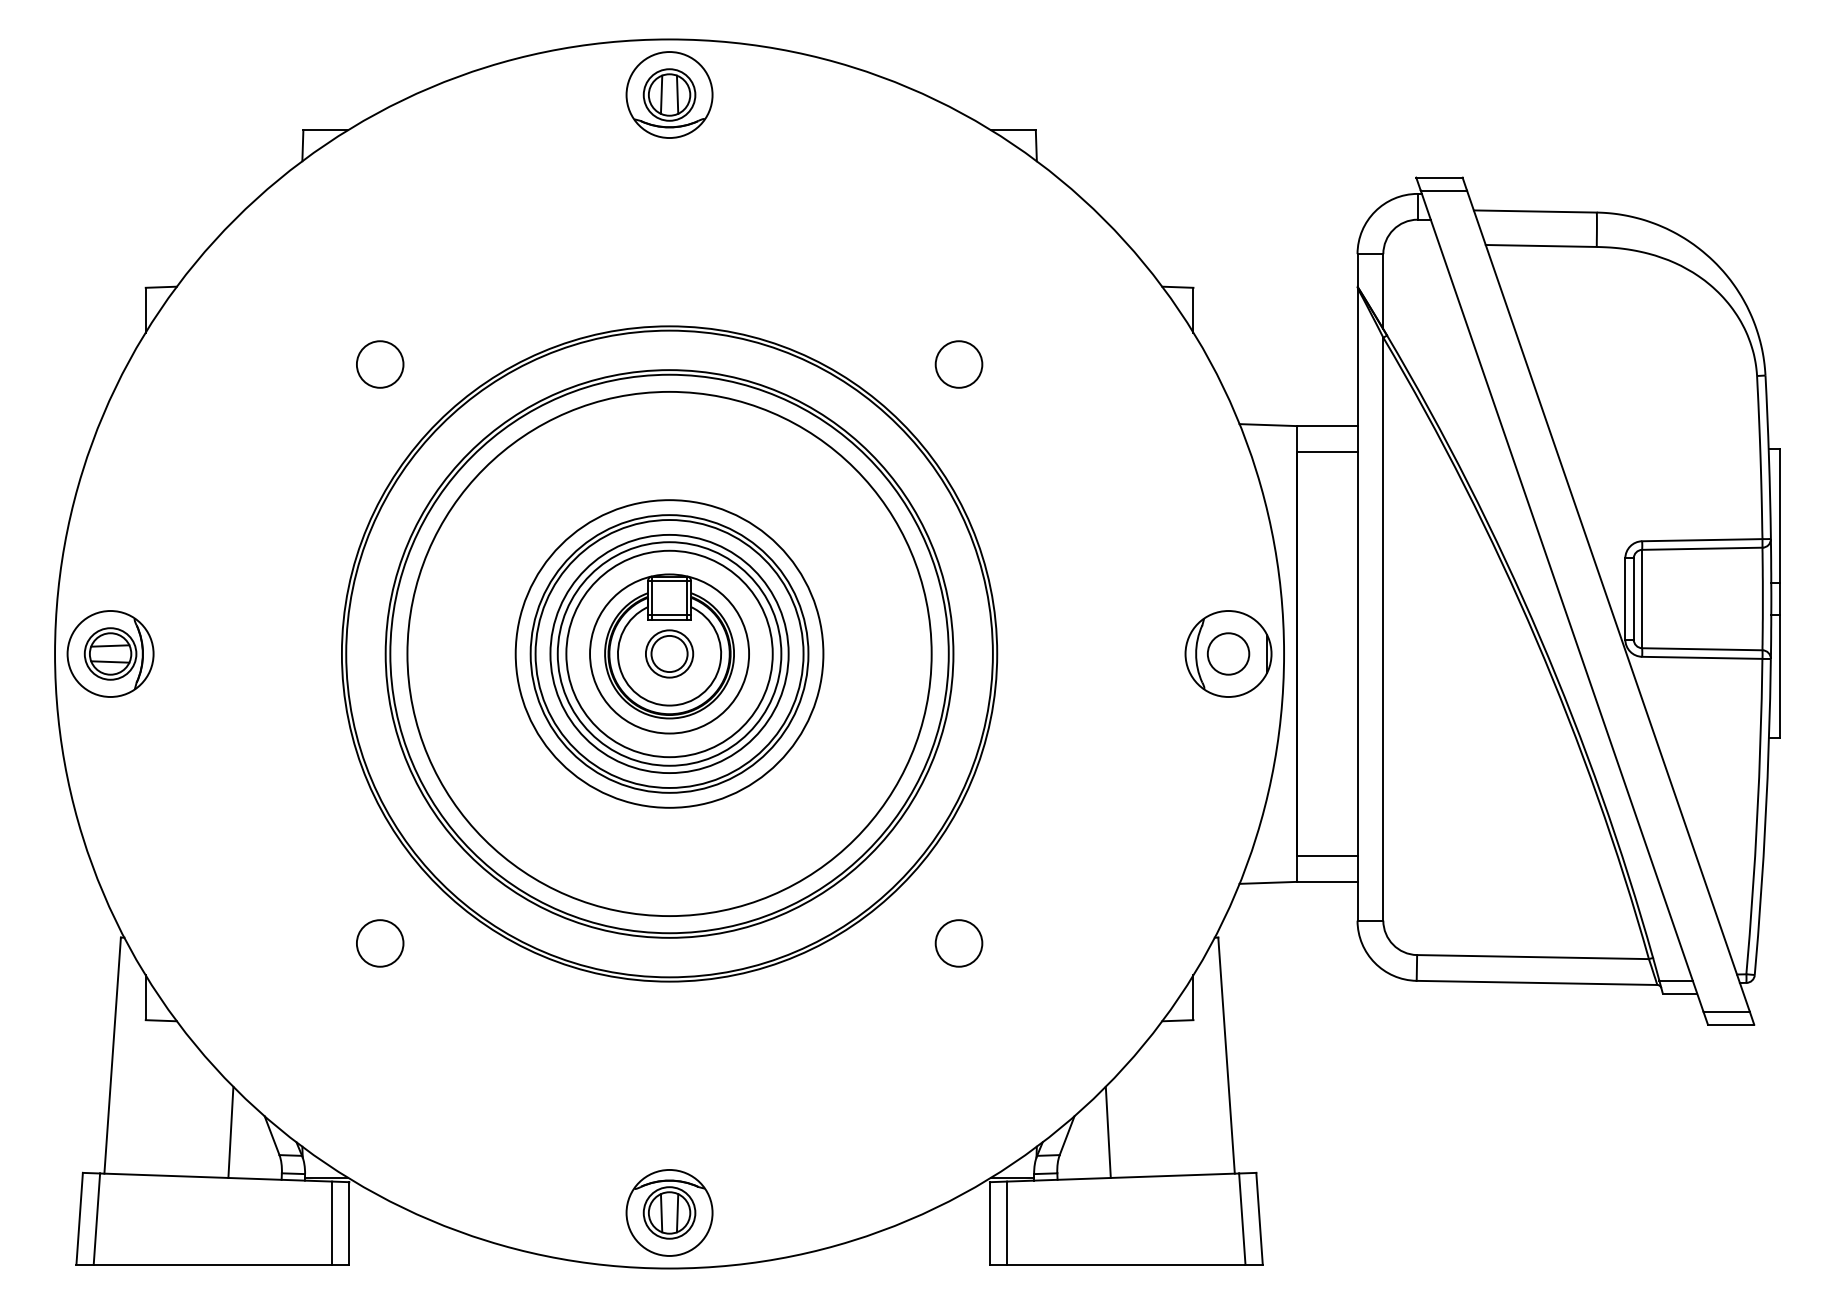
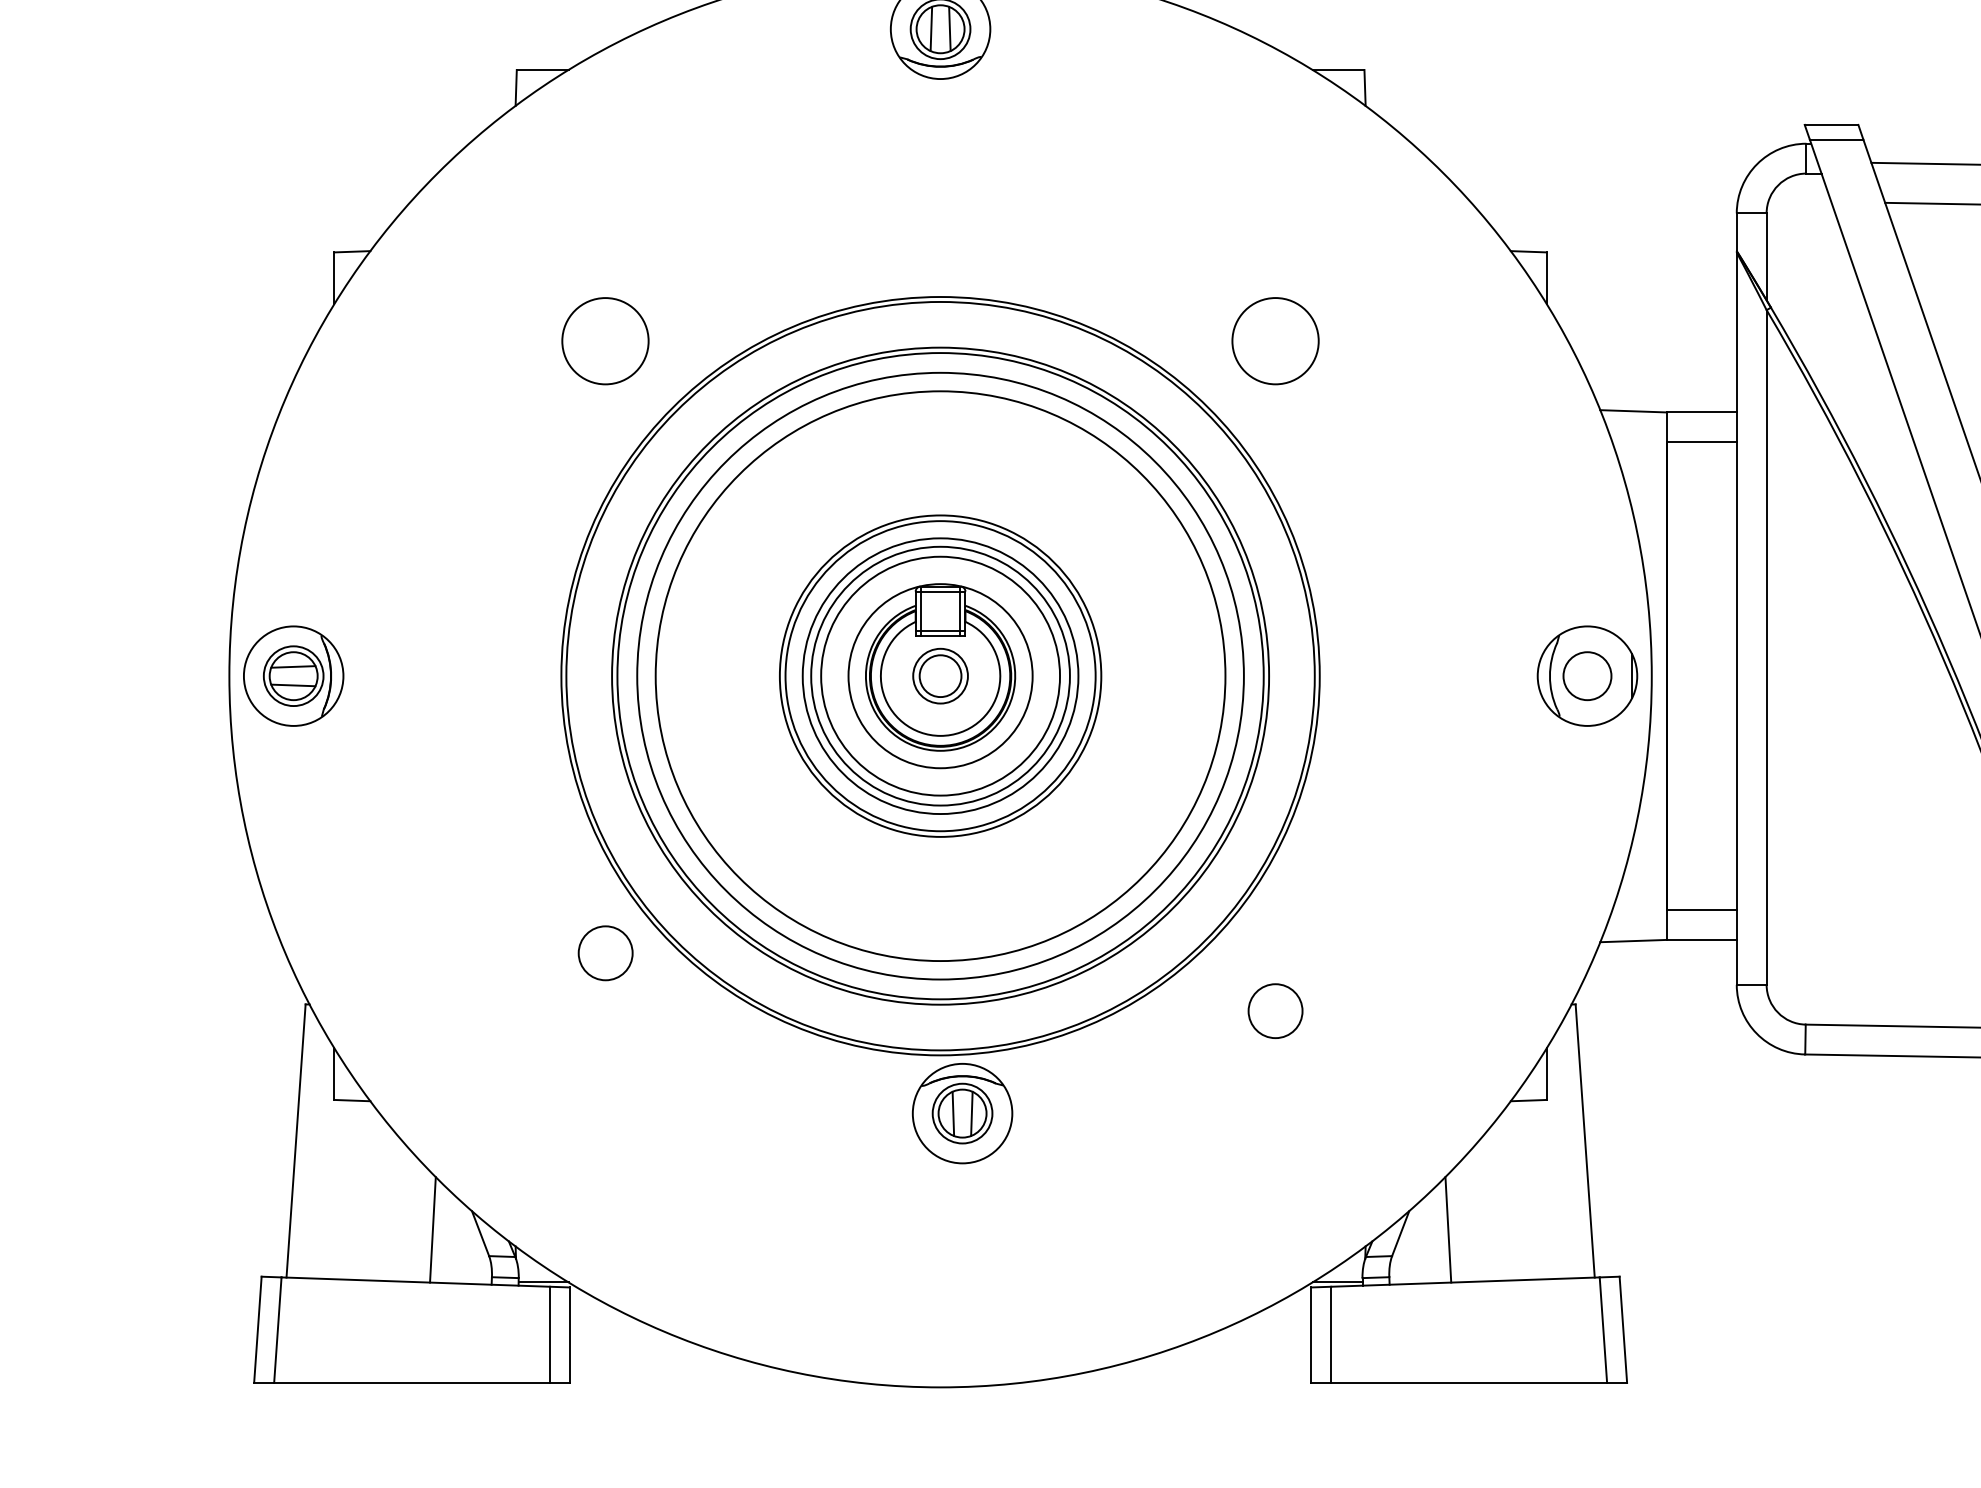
circle: (380, 364) -> (606, 341), size x1.6
circle: (958, 364) -> (1274, 341), size x1.6
circle: (669, 653) -> (940, 675), size x1.6
circle: (380, 943) -> (606, 953), moved
part: (669, 1212) -> (962, 1113), moved

